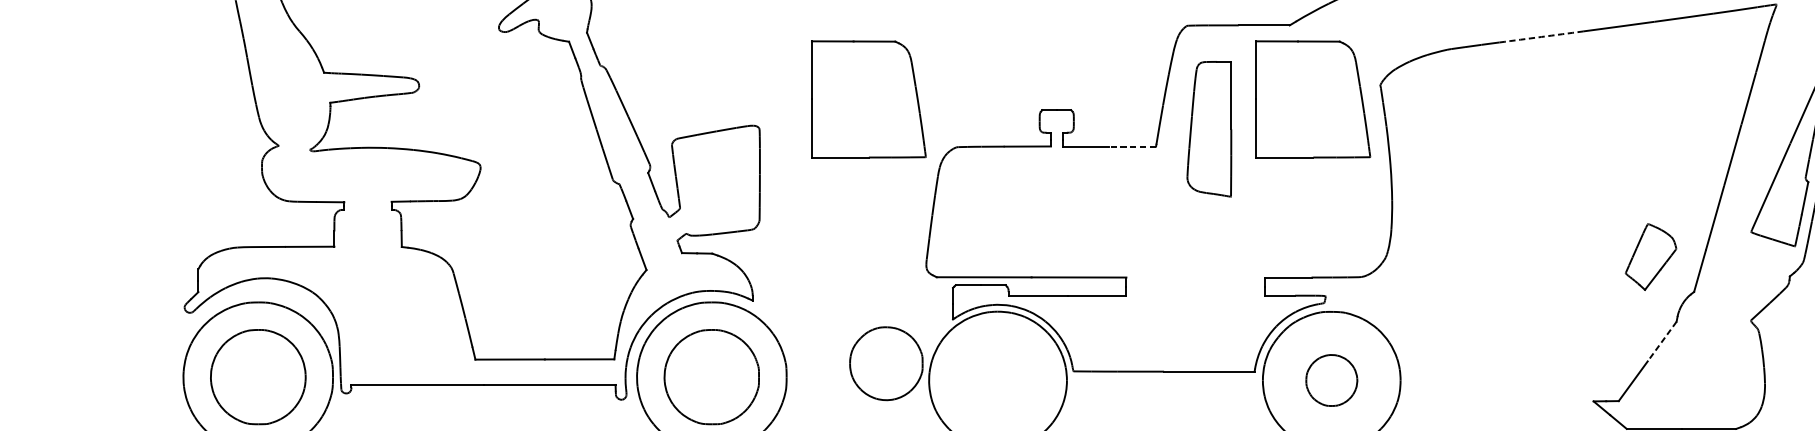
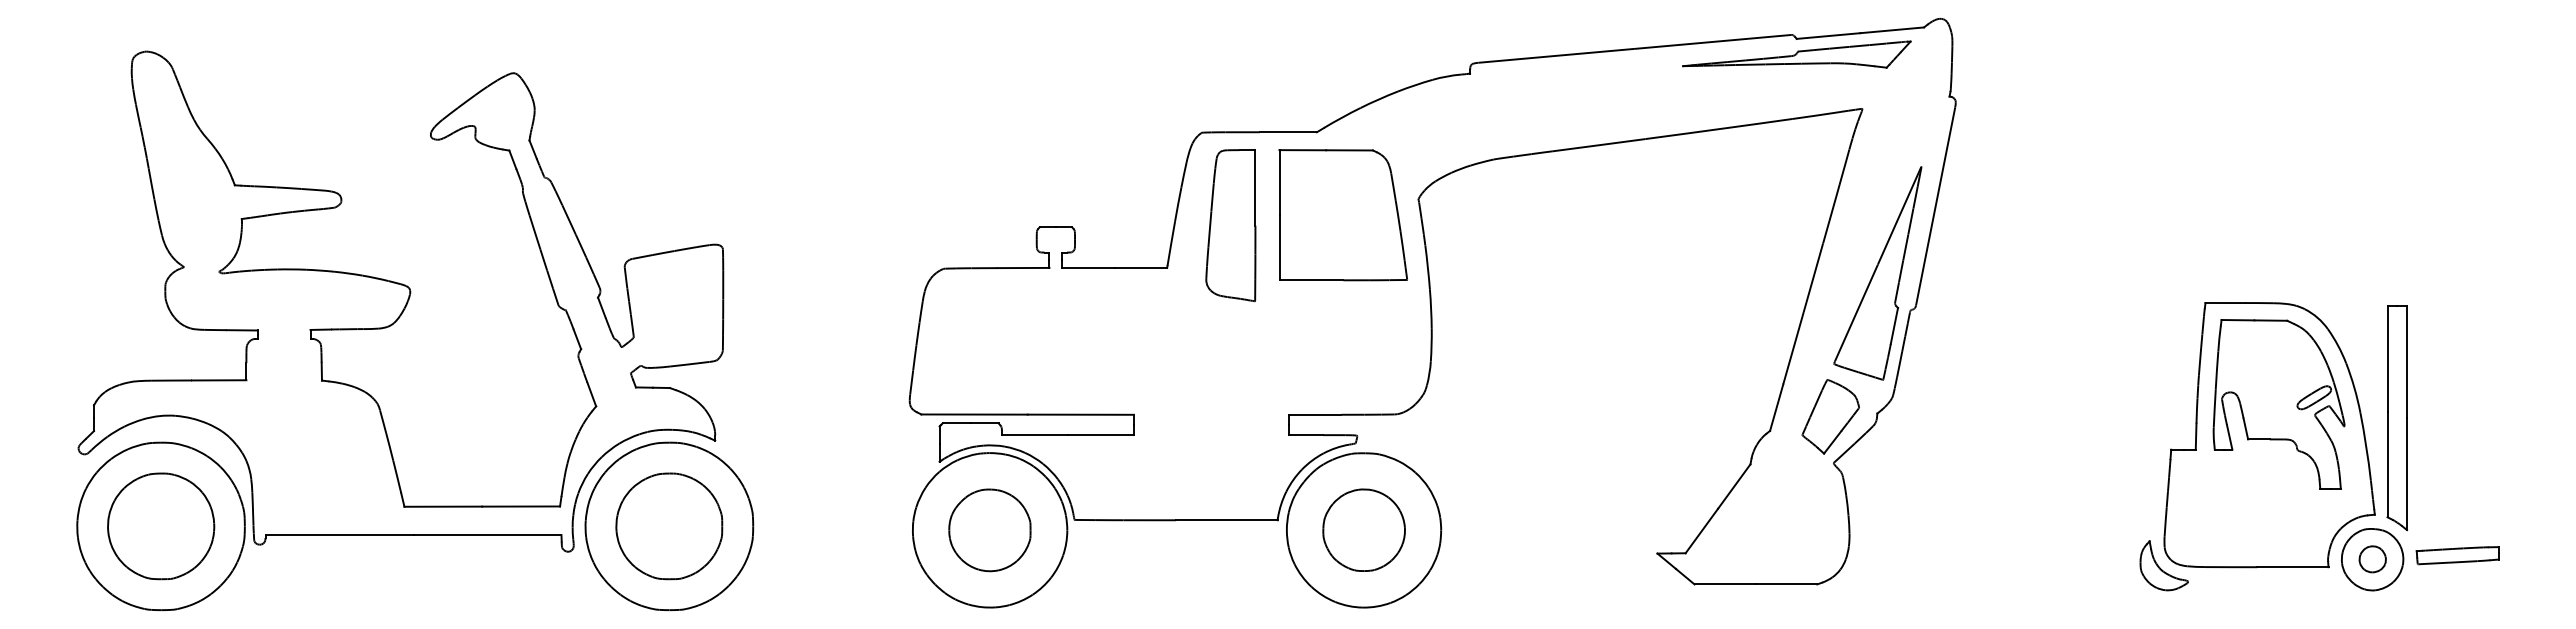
arc: (1541, 37) -> (1598, 145), dashed -> solid
part: (868, 99) -> (844, 215), removed
part: (1209, 129) -> (1230, 225), moved
line: (1132, 146) -> (1140, 267), dashed -> solid
part: (1650, 256) -> (1830, 416), moved
line: (1662, 341) -> (1734, 486), dashed -> solid
part: (885, 363) -> (989, 530), moved
part: (1331, 379) -> (1363, 529), size x1.43

